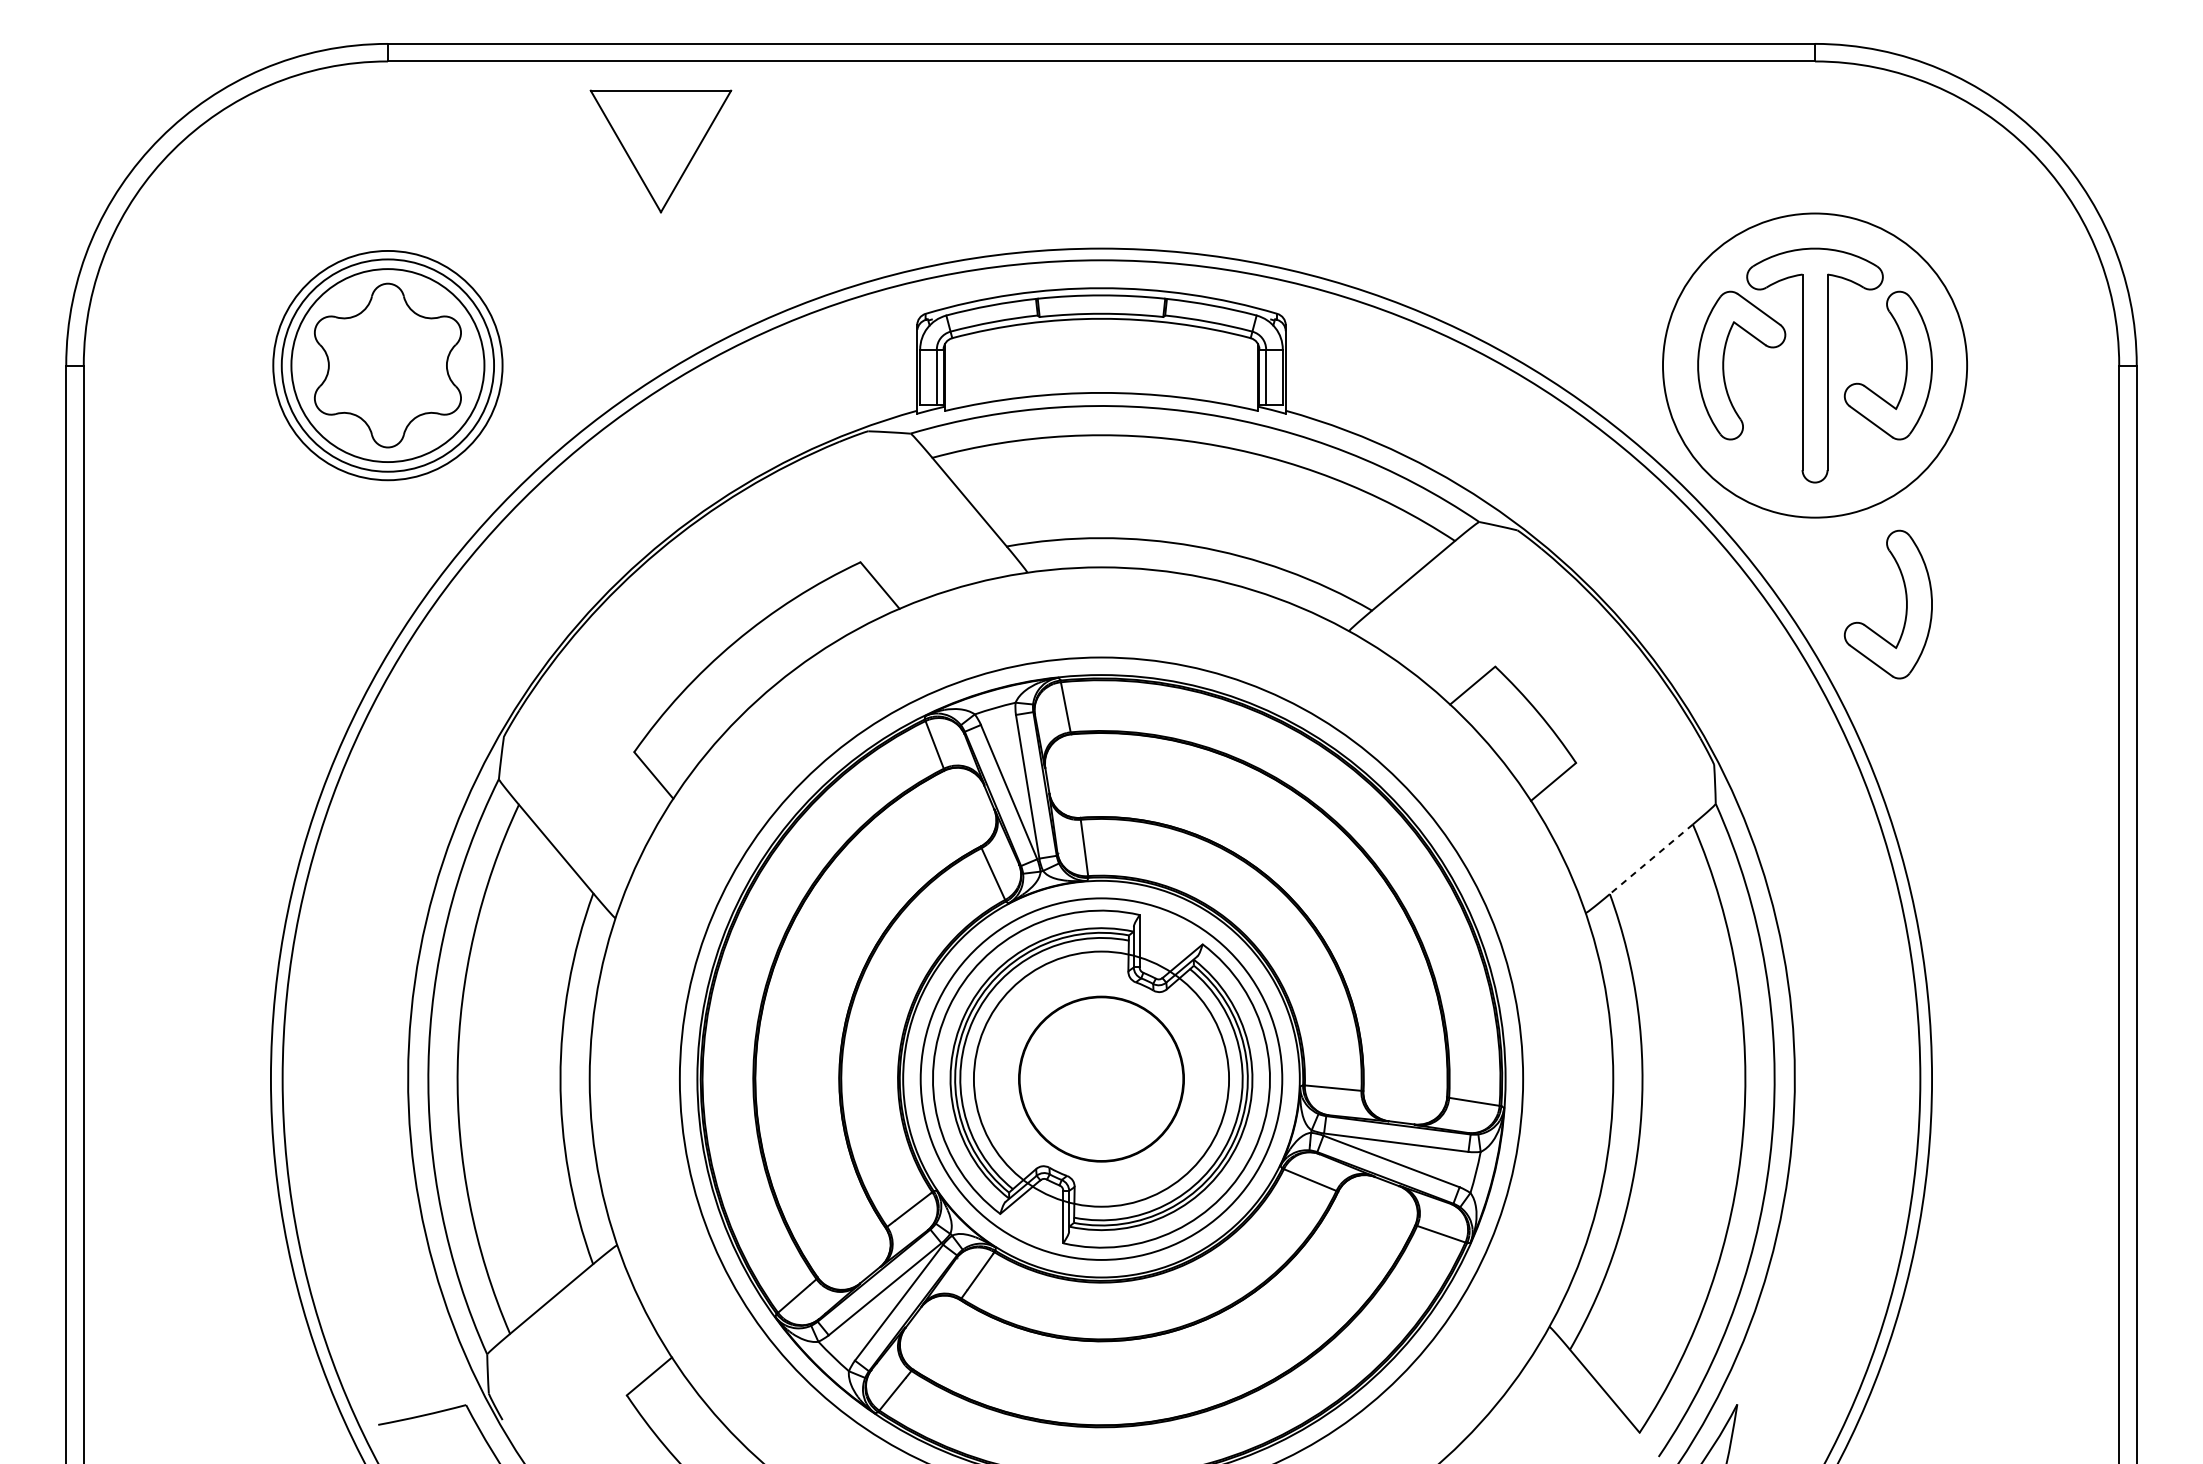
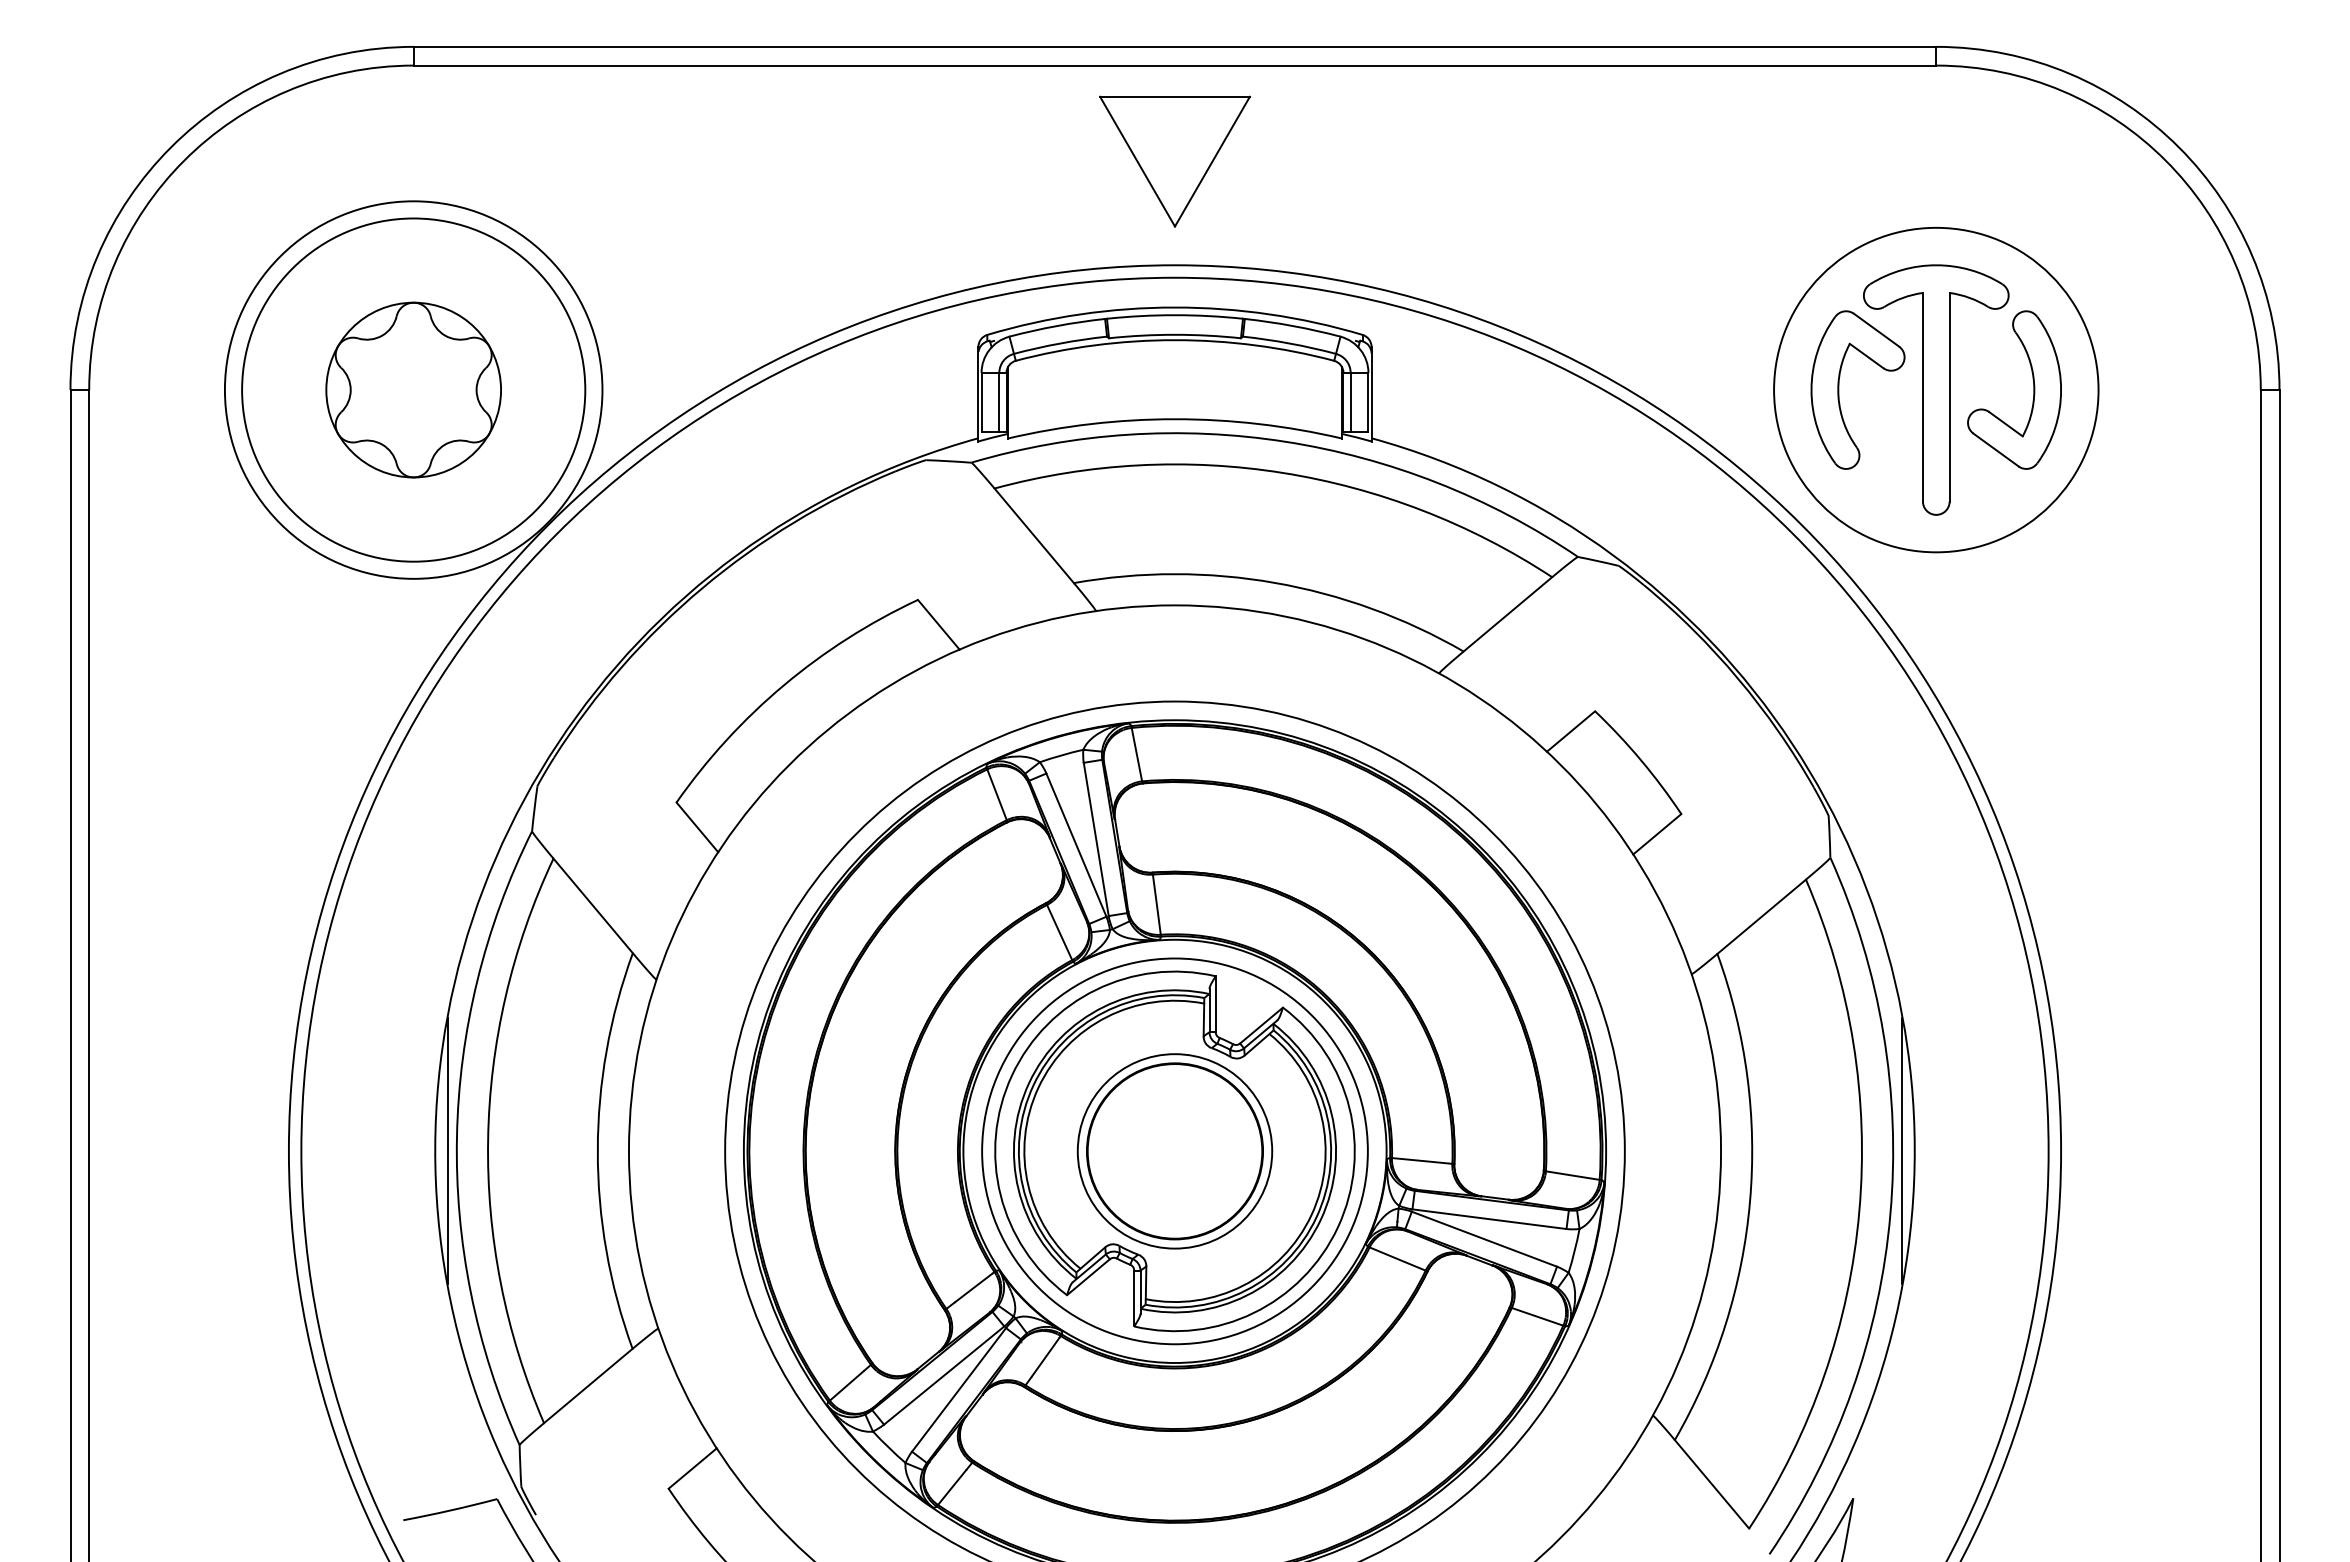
part: (660, 151) -> (1174, 161), moved
circle: (387, 365) -> (413, 389), size x0.71
circle: (387, 365) -> (413, 389), size x1.67
circle: (387, 365) -> (413, 389), size x1.67
part: (1906, 604) -> (2033, 644), removed
line: (1651, 859) -> (1761, 916), dashed -> solid
line: (419, 1079) -> (447, 1151), added
circle: (1101, 1079) -> (1174, 1151), size x0.71
line: (1783, 1079) -> (1902, 1151), added

